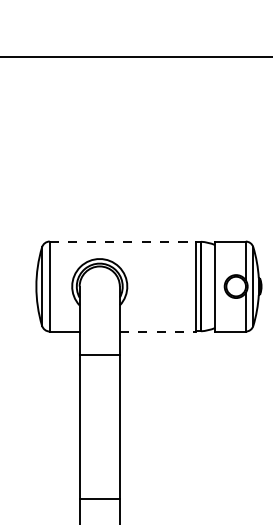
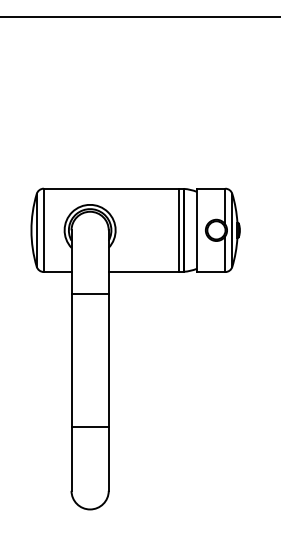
line: (122, 241) -> (111, 188), dashed -> solid
line: (158, 332) -> (144, 272), dashed -> solid

